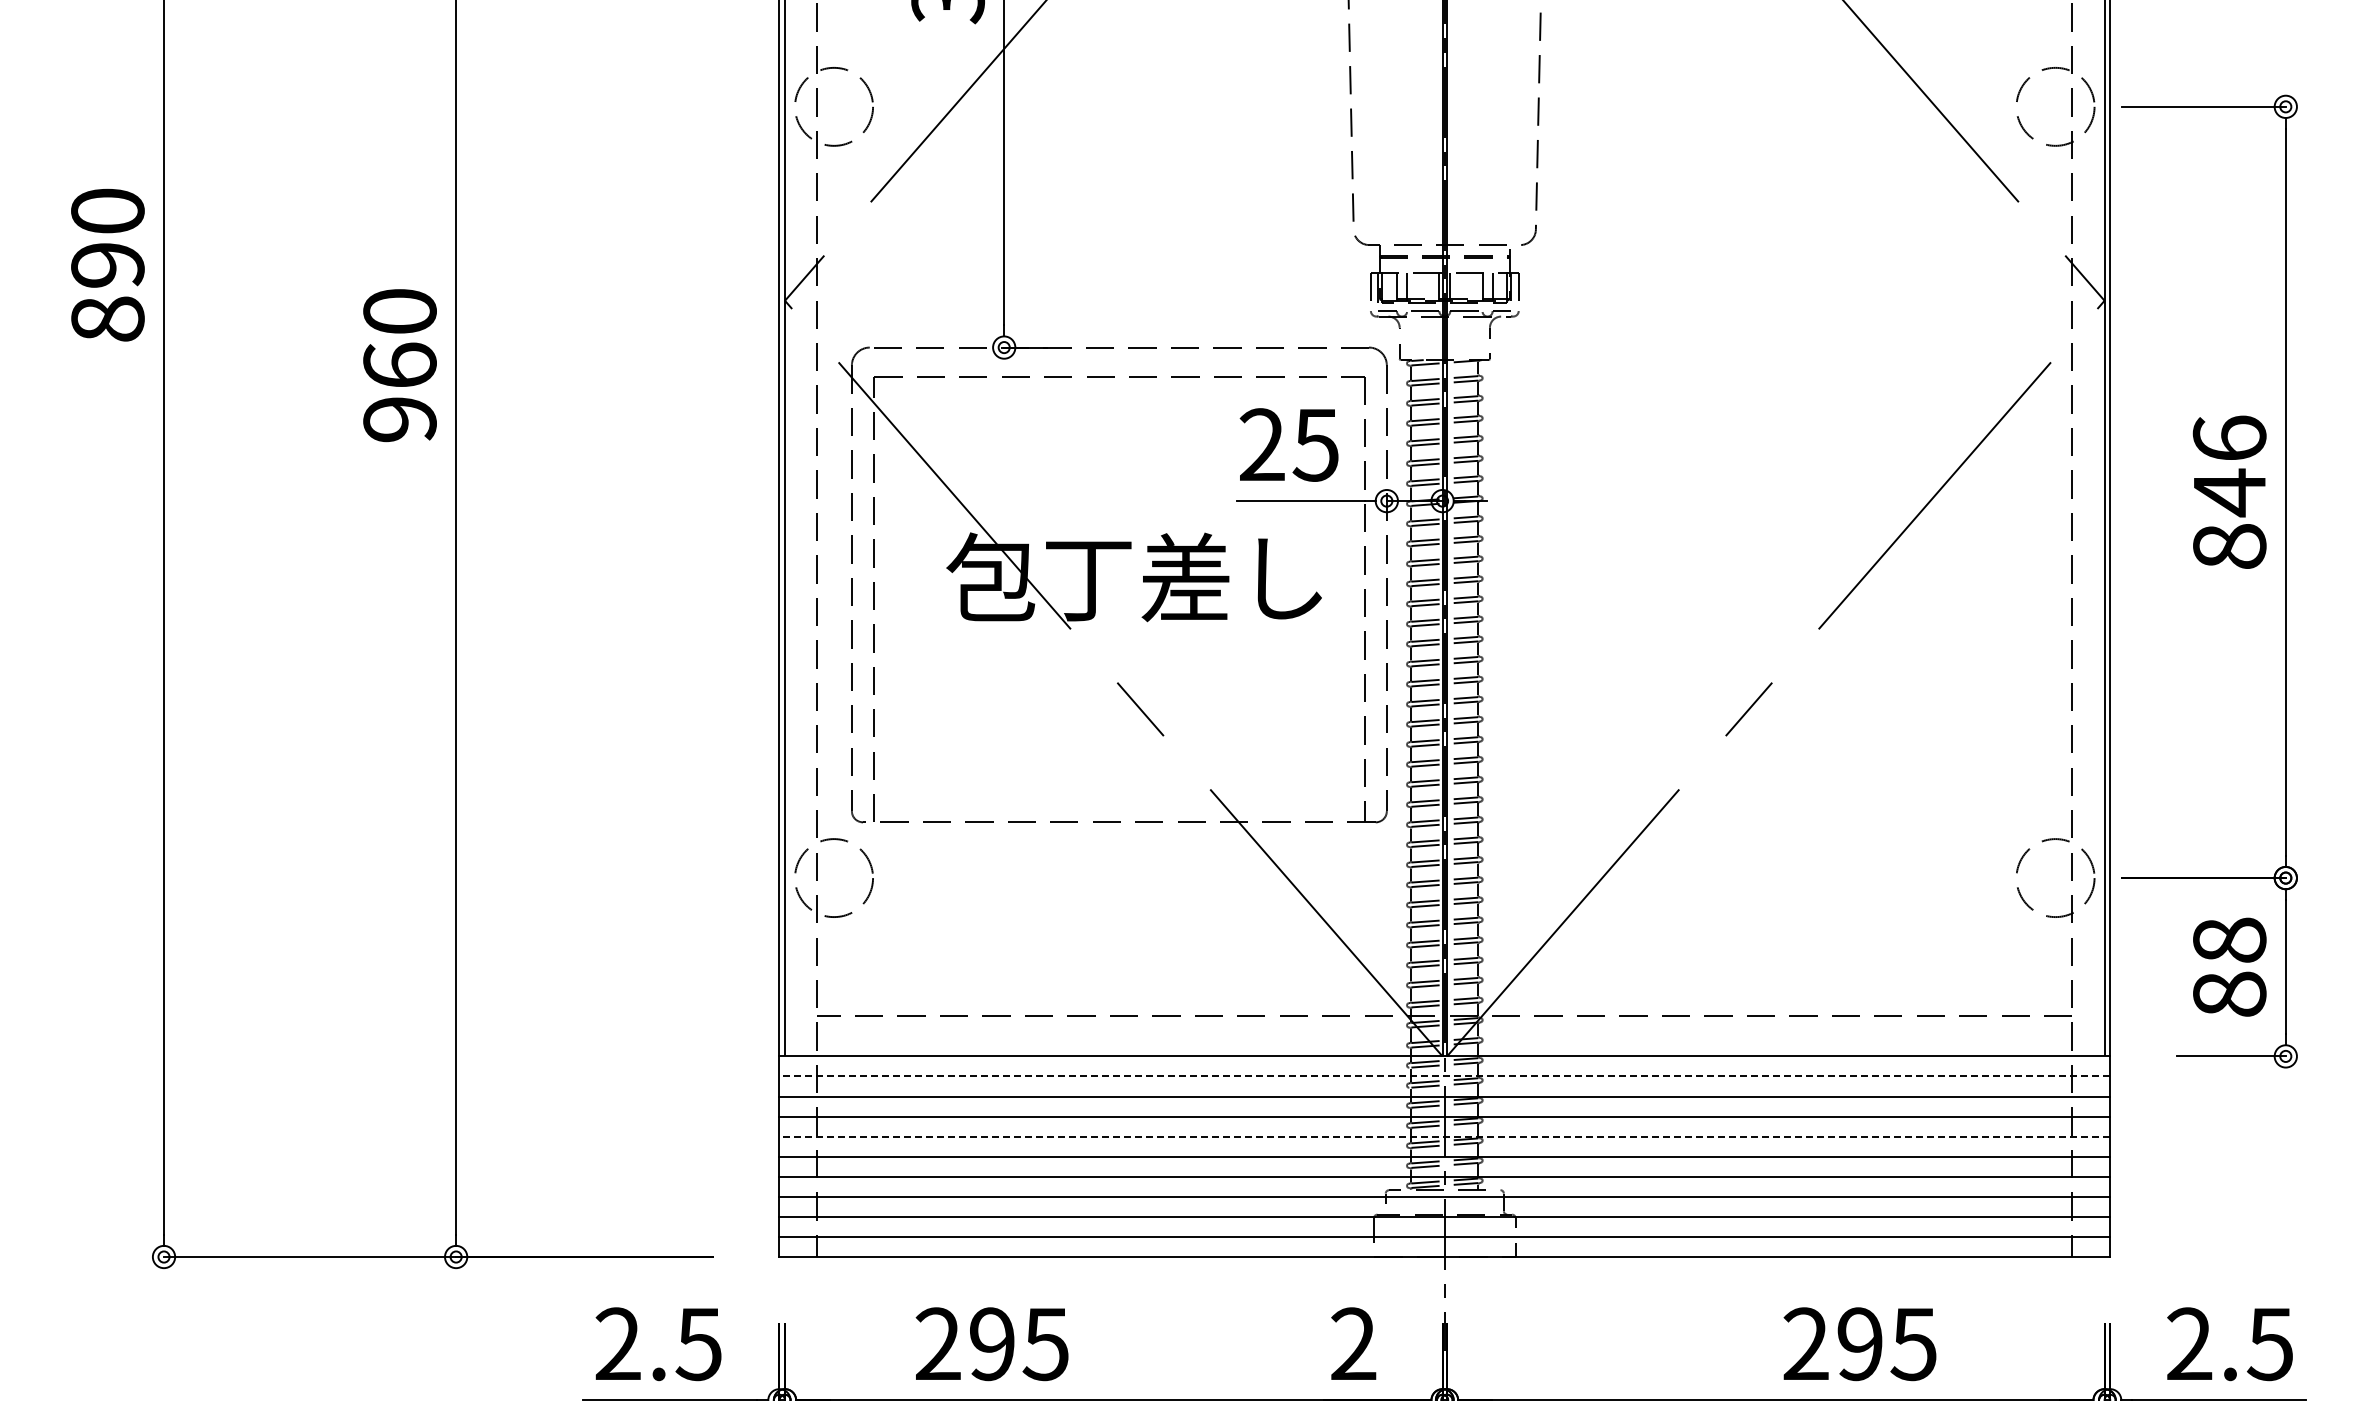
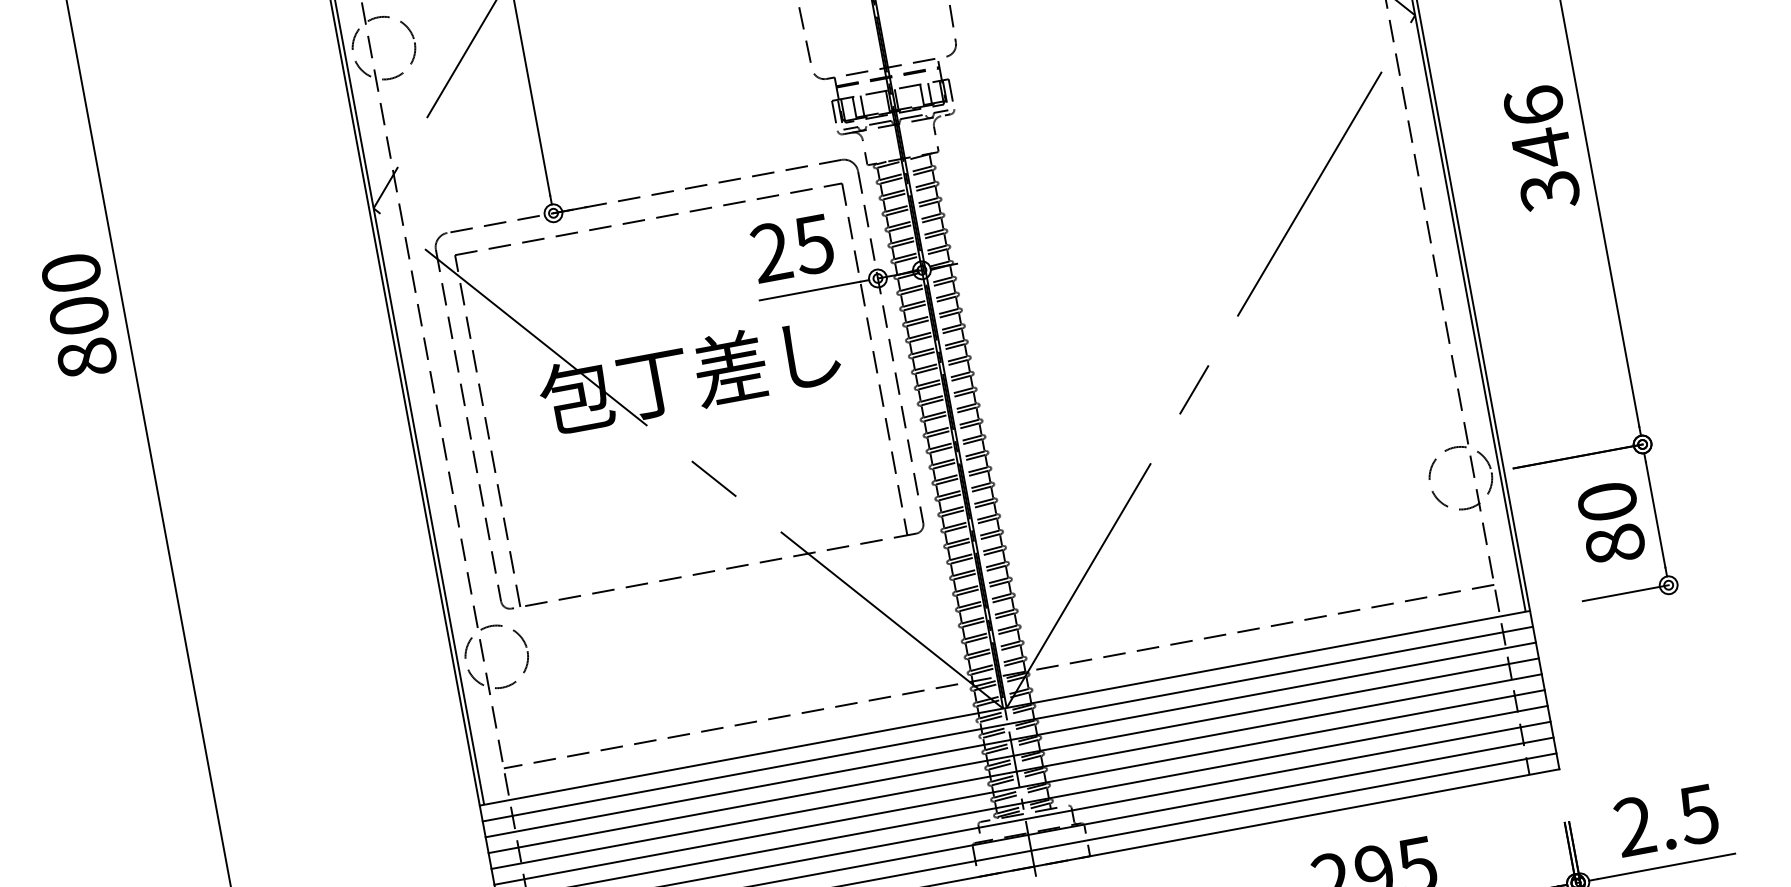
text: (399, 392) -> (82, 337), 960 -> 800
text: (2229, 547) -> (1549, 191), 846 -> 346
text: (2229, 939) -> (1607, 501), 88 -> 80
line: (1444, 1076) -> (1007, 724), dashed -> solid
line: (1444, 1136) -> (1016, 771), dashed -> solid

